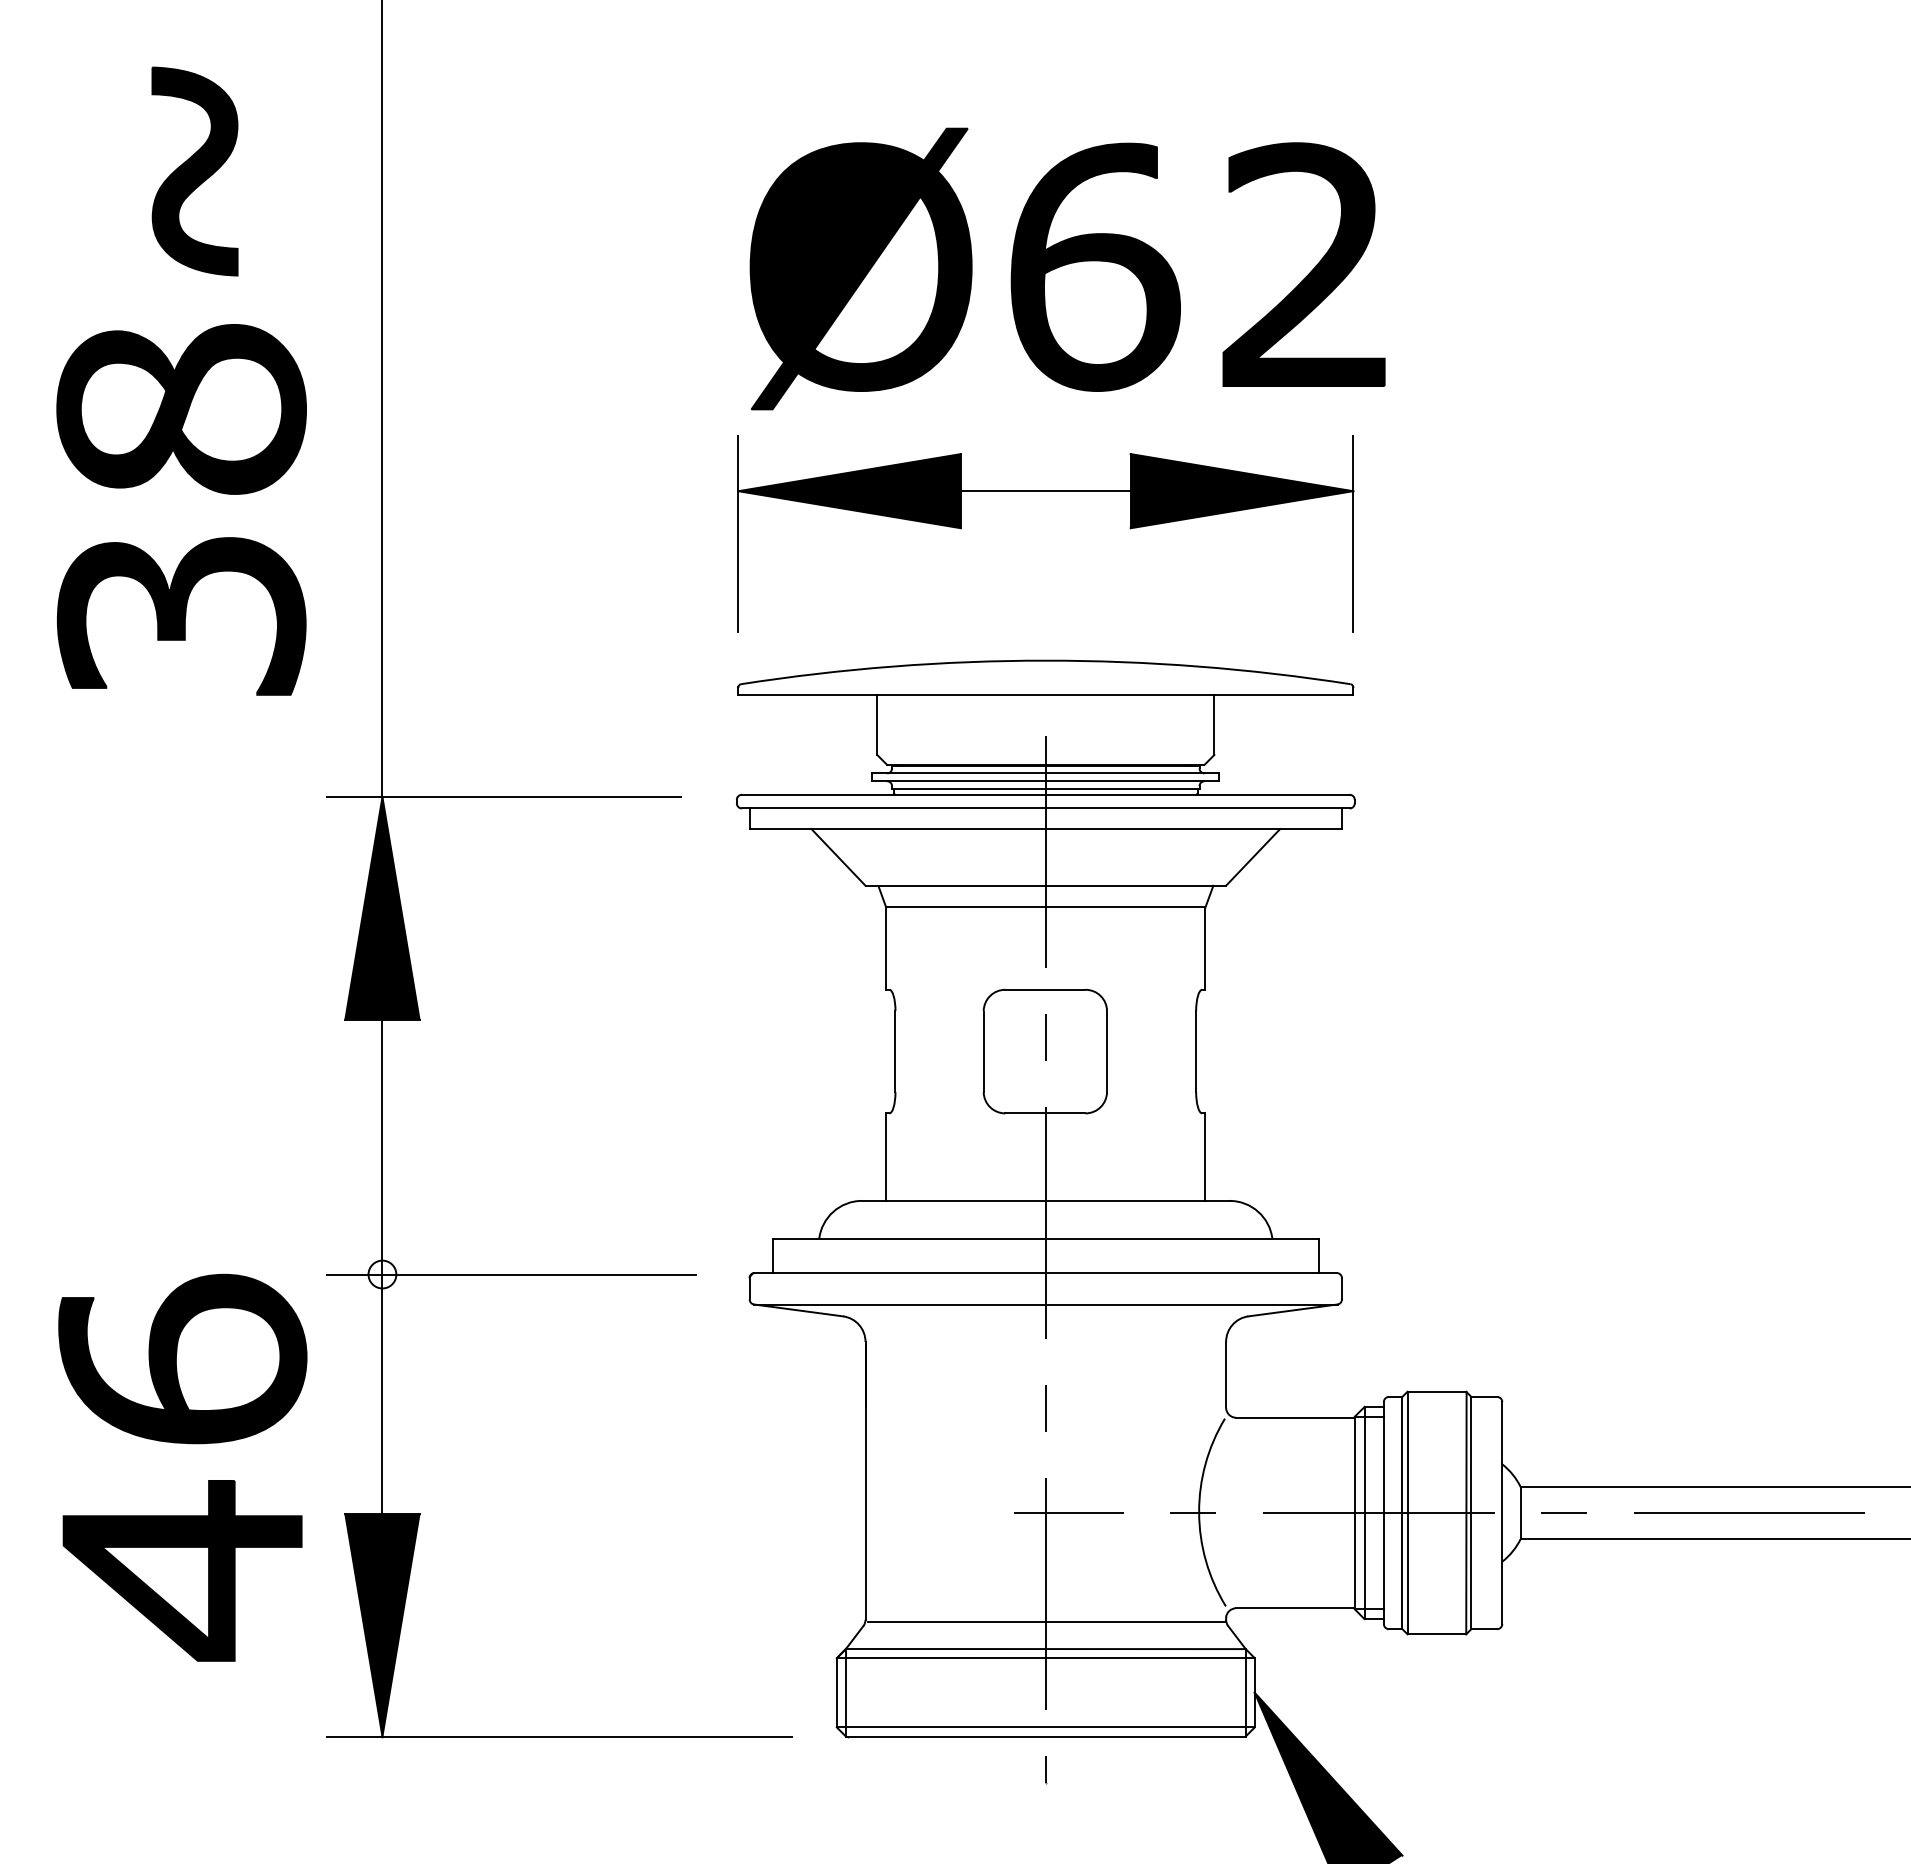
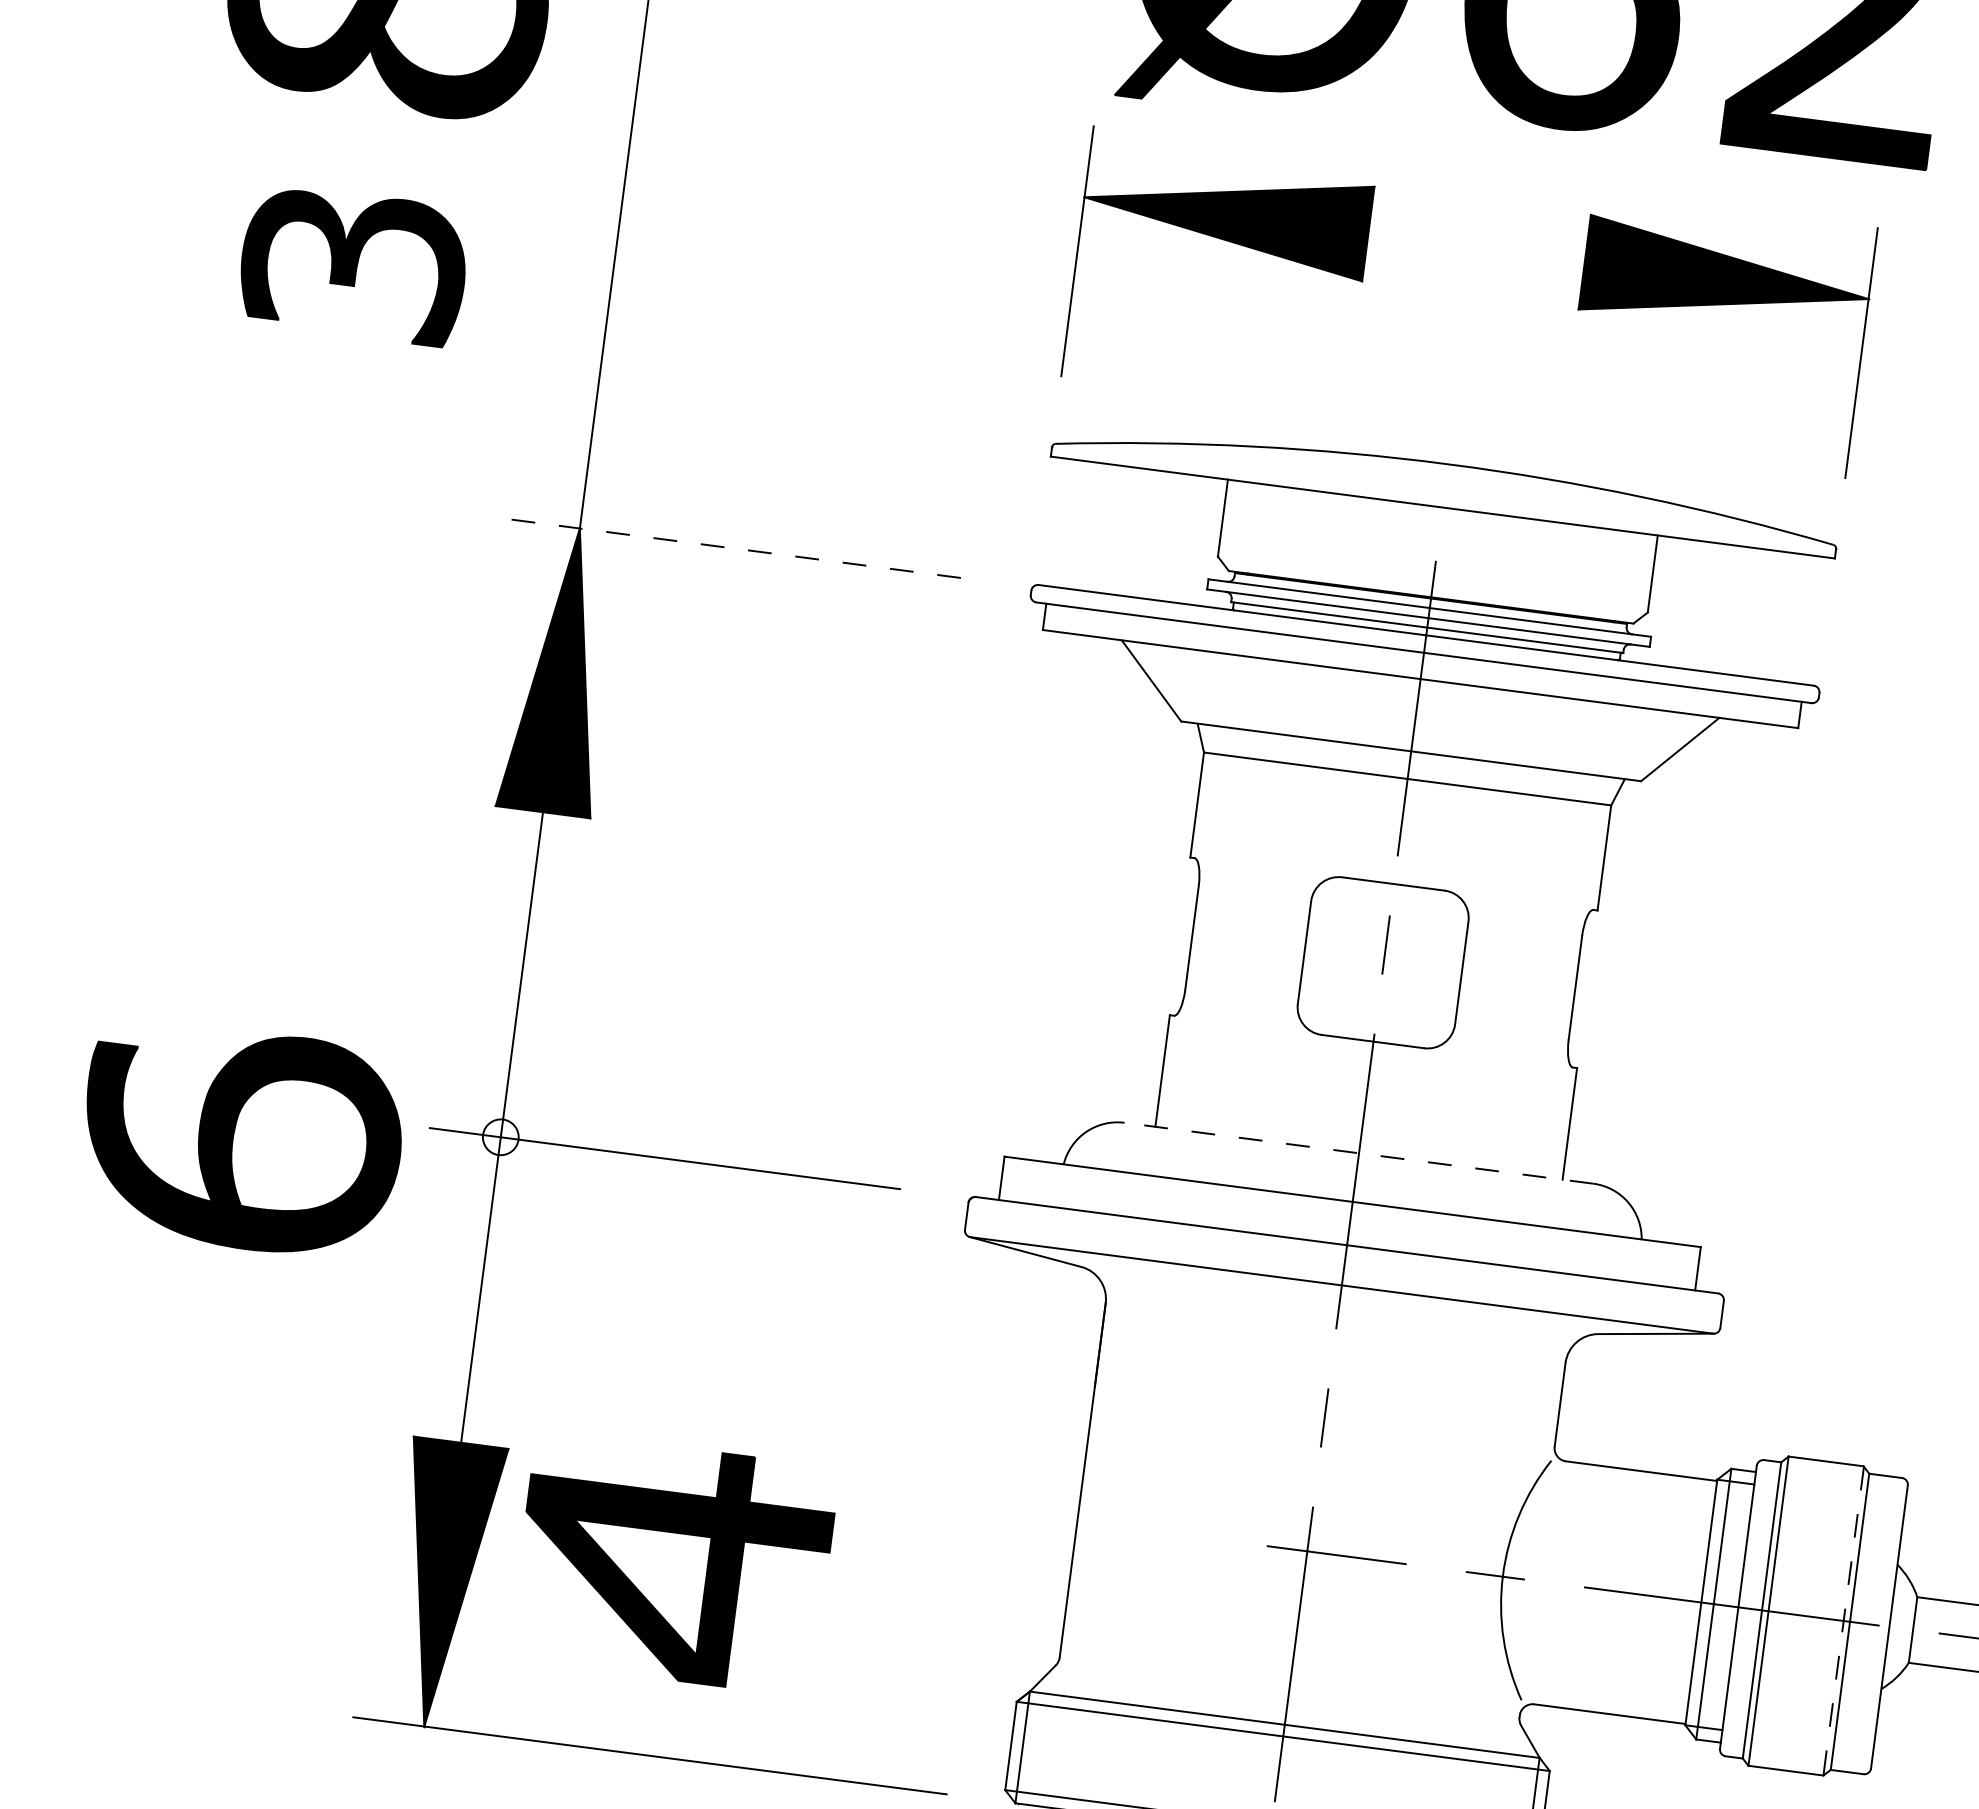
line: (1045, 491) -> (1476, 248), removed
part: (181, 616) -> (353, 264), size x0.7
line: (503, 797) -> (734, 548), solid -> dashed
line: (1045, 1200) -> (1358, 1152), solid -> dashed
part: (182, 1358) -> (241, 1138), moved
line: (1466, 1513) -> (1843, 1621), solid -> dashed
part: (182, 1570) -> (673, 1563), moved
line: (1045, 1622) -> (1288, 1690), removed

